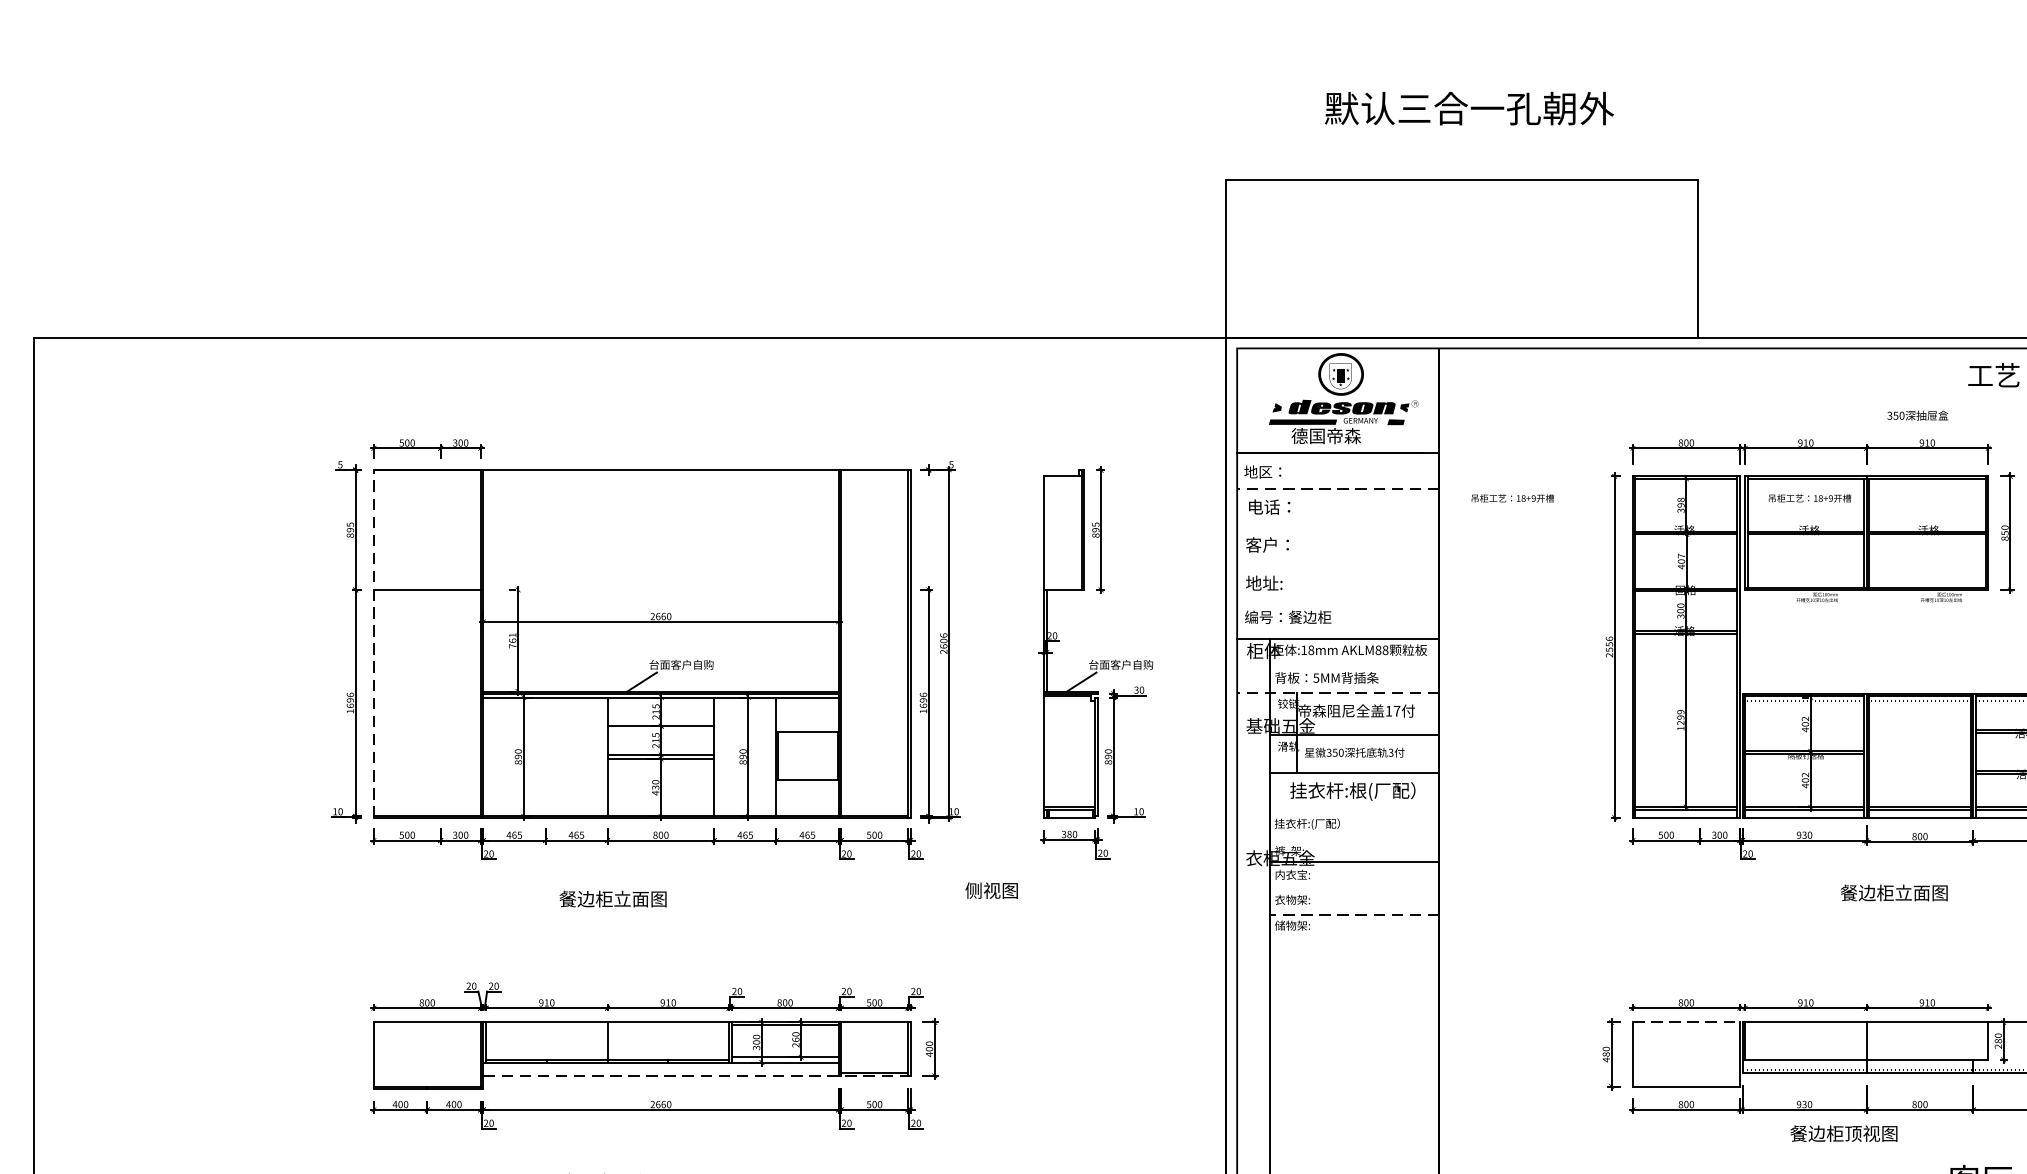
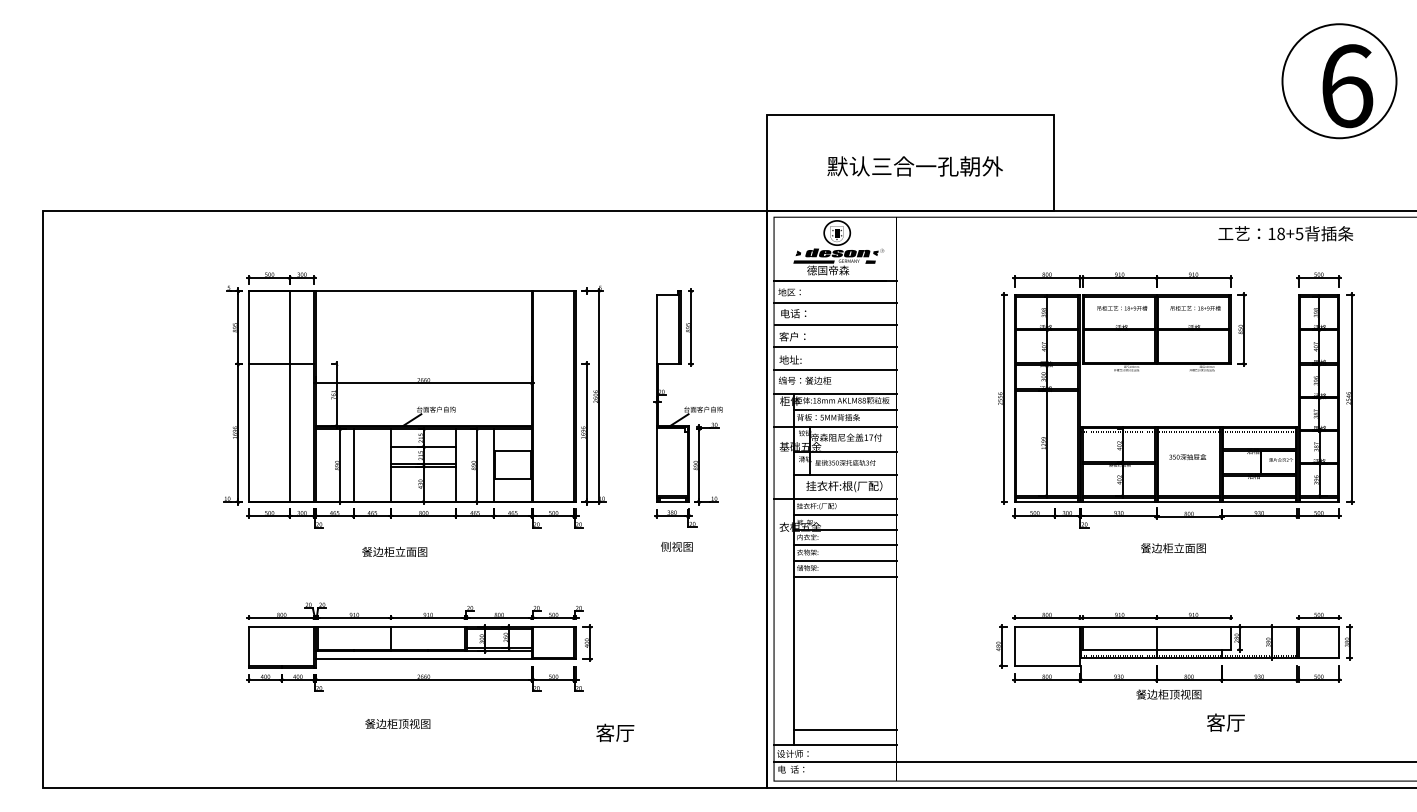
text: (1468, 108) -> (914, 166), moved
text: (1917, 416) -> (1187, 457), moved
line: (1336, 488) -> (834, 302), dashed -> solid
text: (1512, 498) -> (1195, 308), moved
line: (1338, 524) -> (835, 324), added
line: (1338, 562) -> (835, 347), added
line: (1338, 598) -> (835, 369), added
line: (374, 643) -> (249, 396), dashed -> solid
line: (439, 643) -> (289, 396), added
line: (1354, 664) -> (845, 409), added
line: (1336, 692) -> (834, 426), dashed -> solid
line: (545, 756) -> (353, 465), added
line: (1338, 812) -> (835, 499), added
line: (1354, 837) -> (845, 514), added
line: (1354, 888) -> (845, 545), added
text: (991, 890) -> (676, 546), moved
line: (1354, 914) -> (845, 561), dashed -> solid
line: (1354, 941) -> (845, 577), added
line: (1687, 1021) -> (1047, 626), dashed -> solid
line: (696, 1076) -> (445, 659), dashed -> solid
text: (1843, 1133) -> (1168, 694), moved

